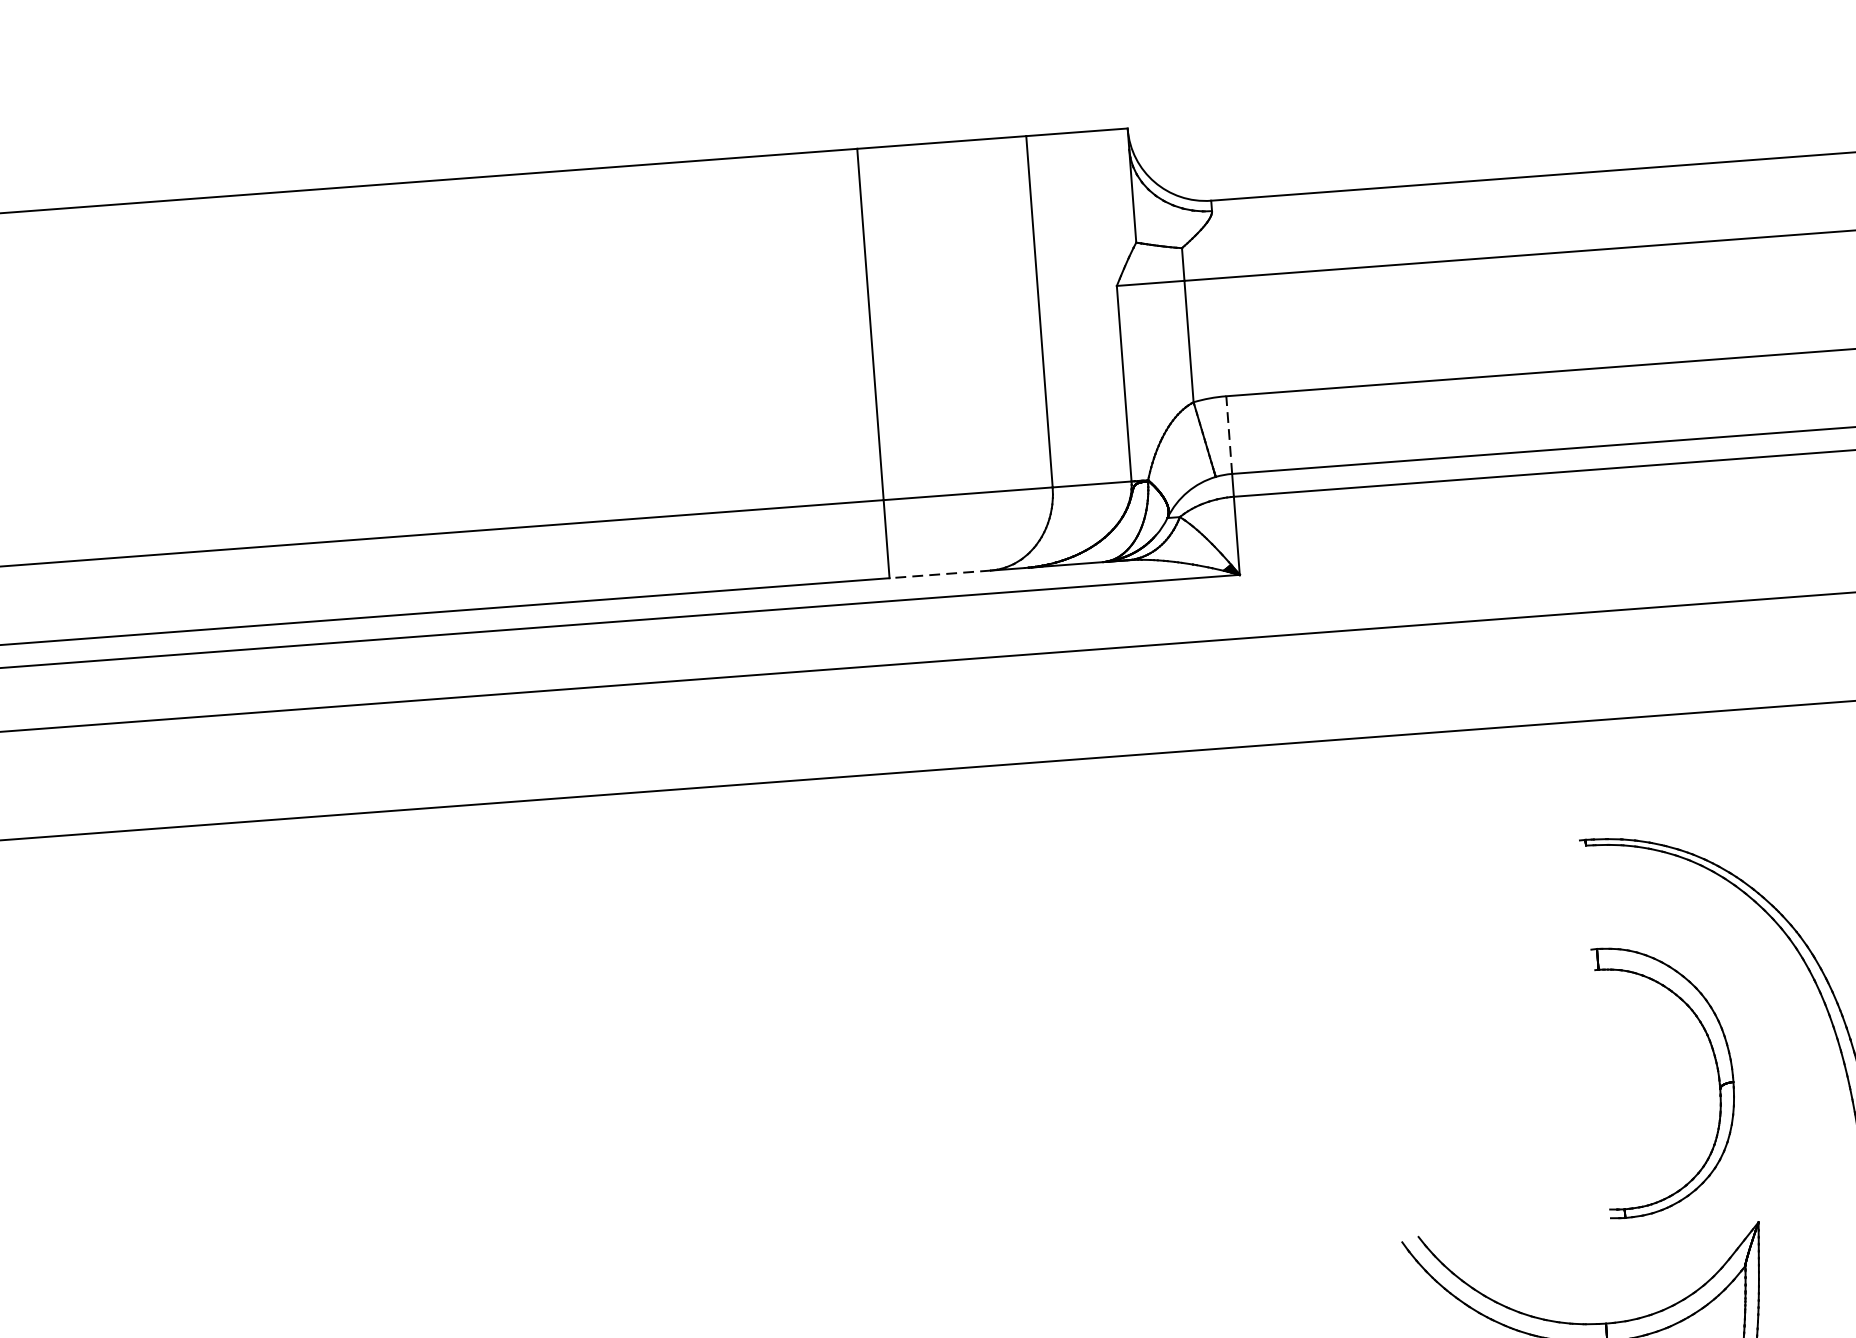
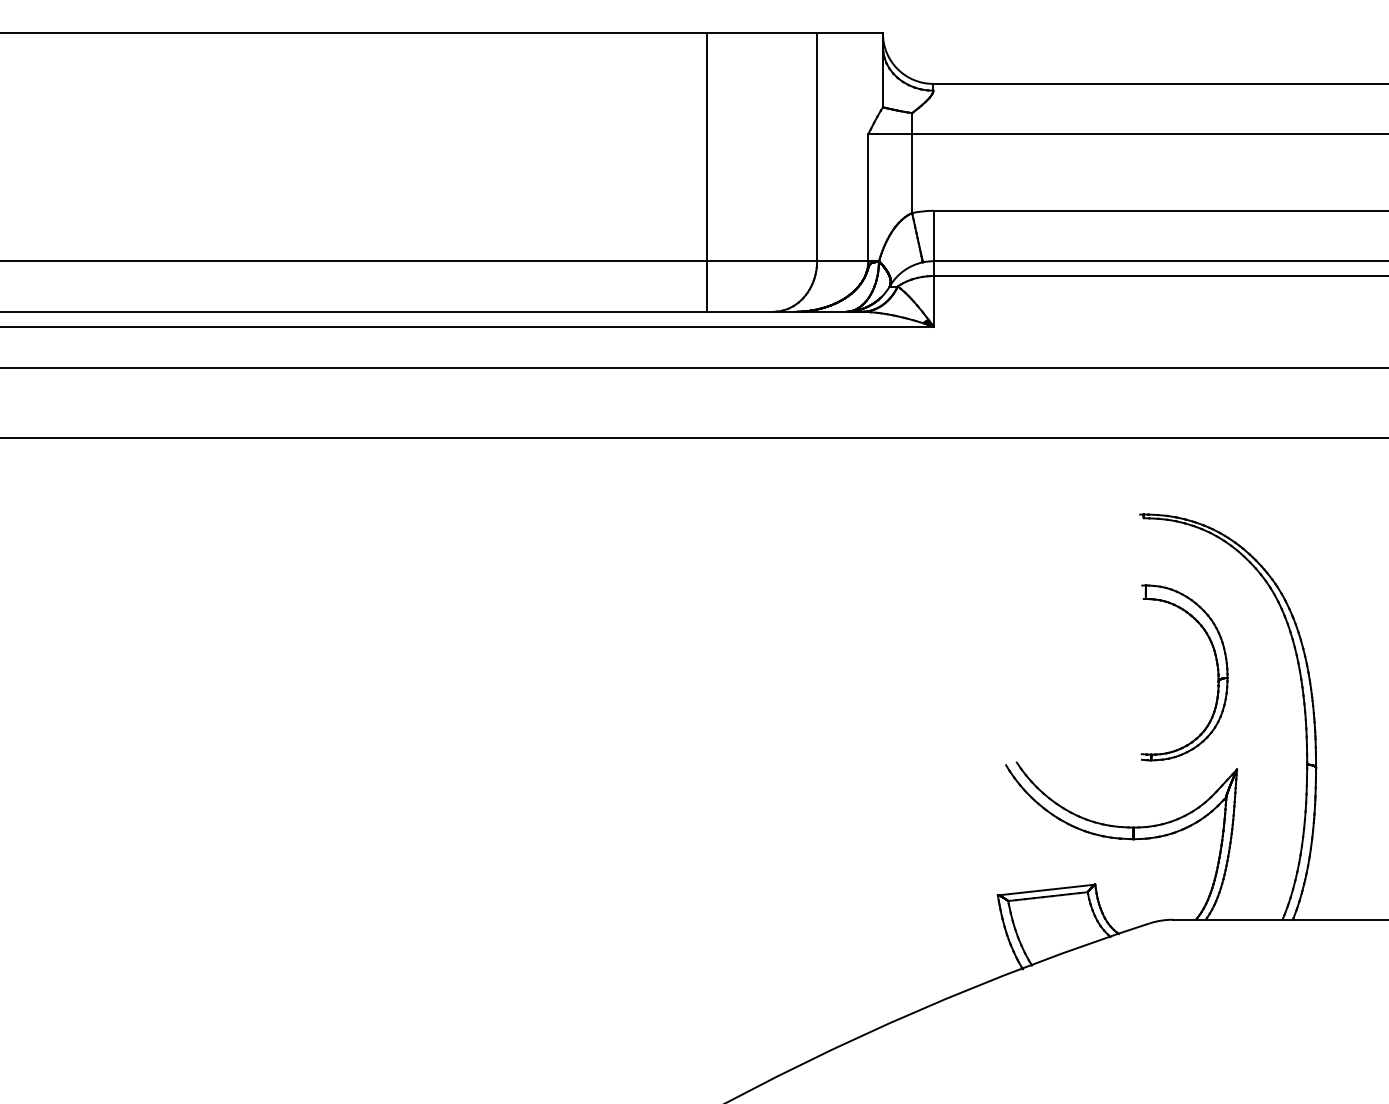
line: (1229, 434) -> (933, 235), dashed -> solid
line: (940, 573) -> (740, 311), dashed -> solid

